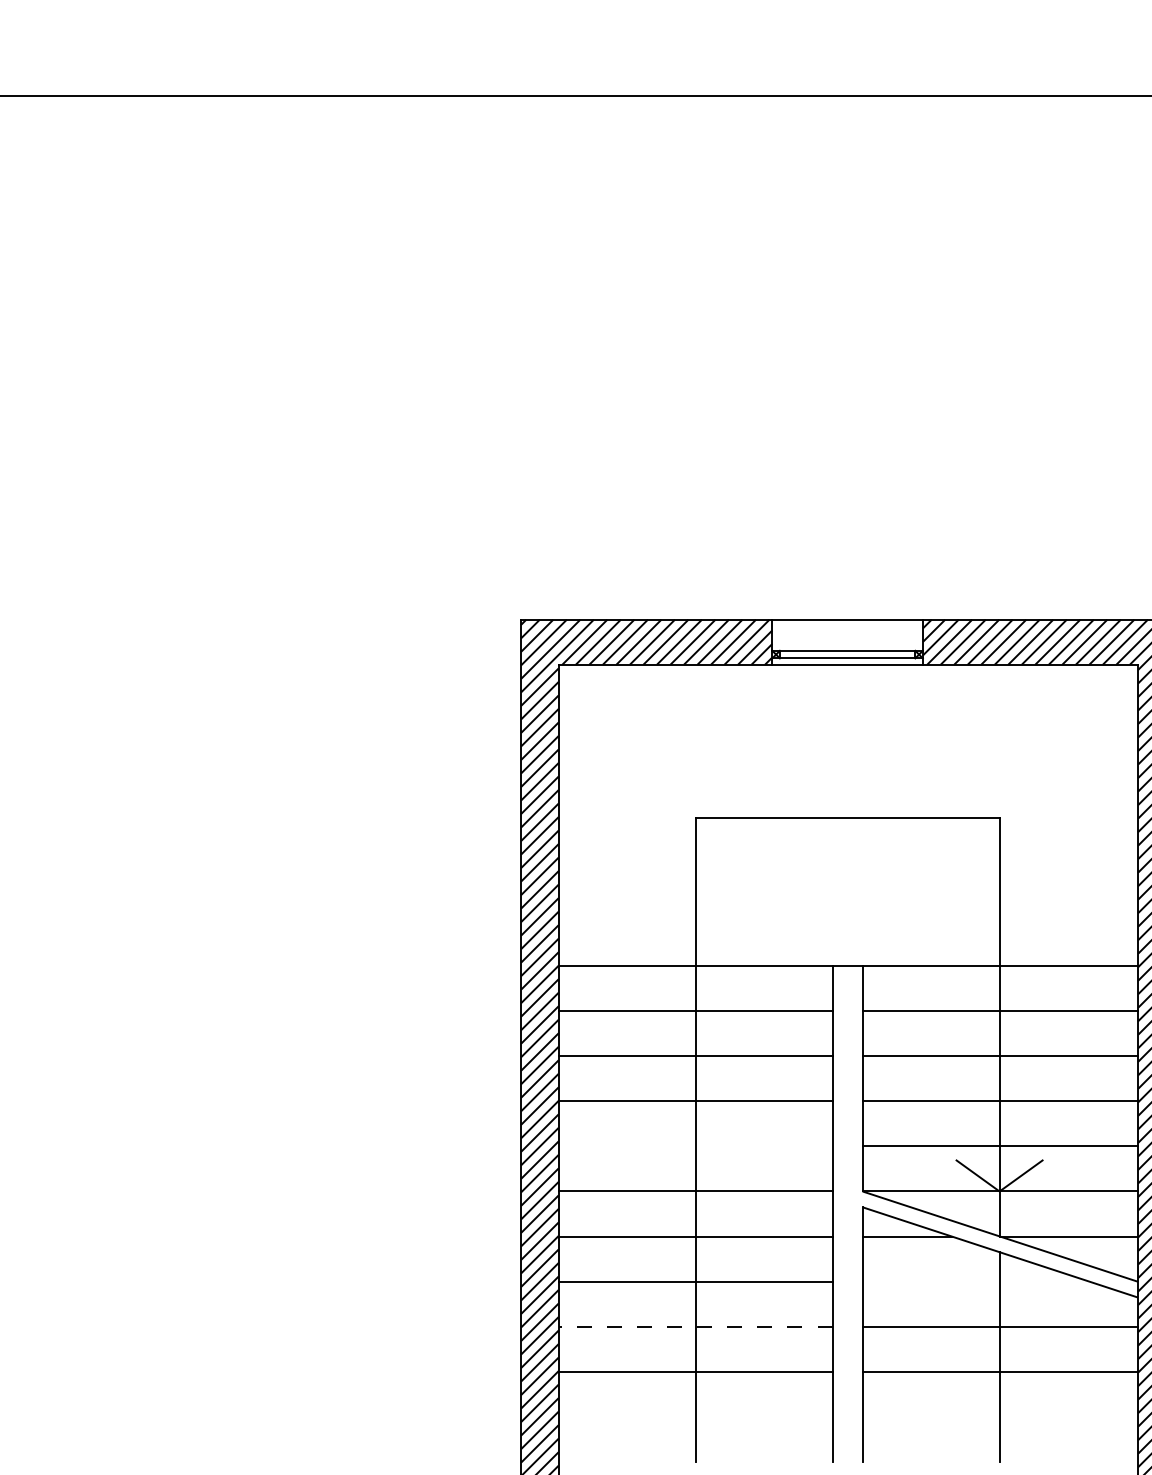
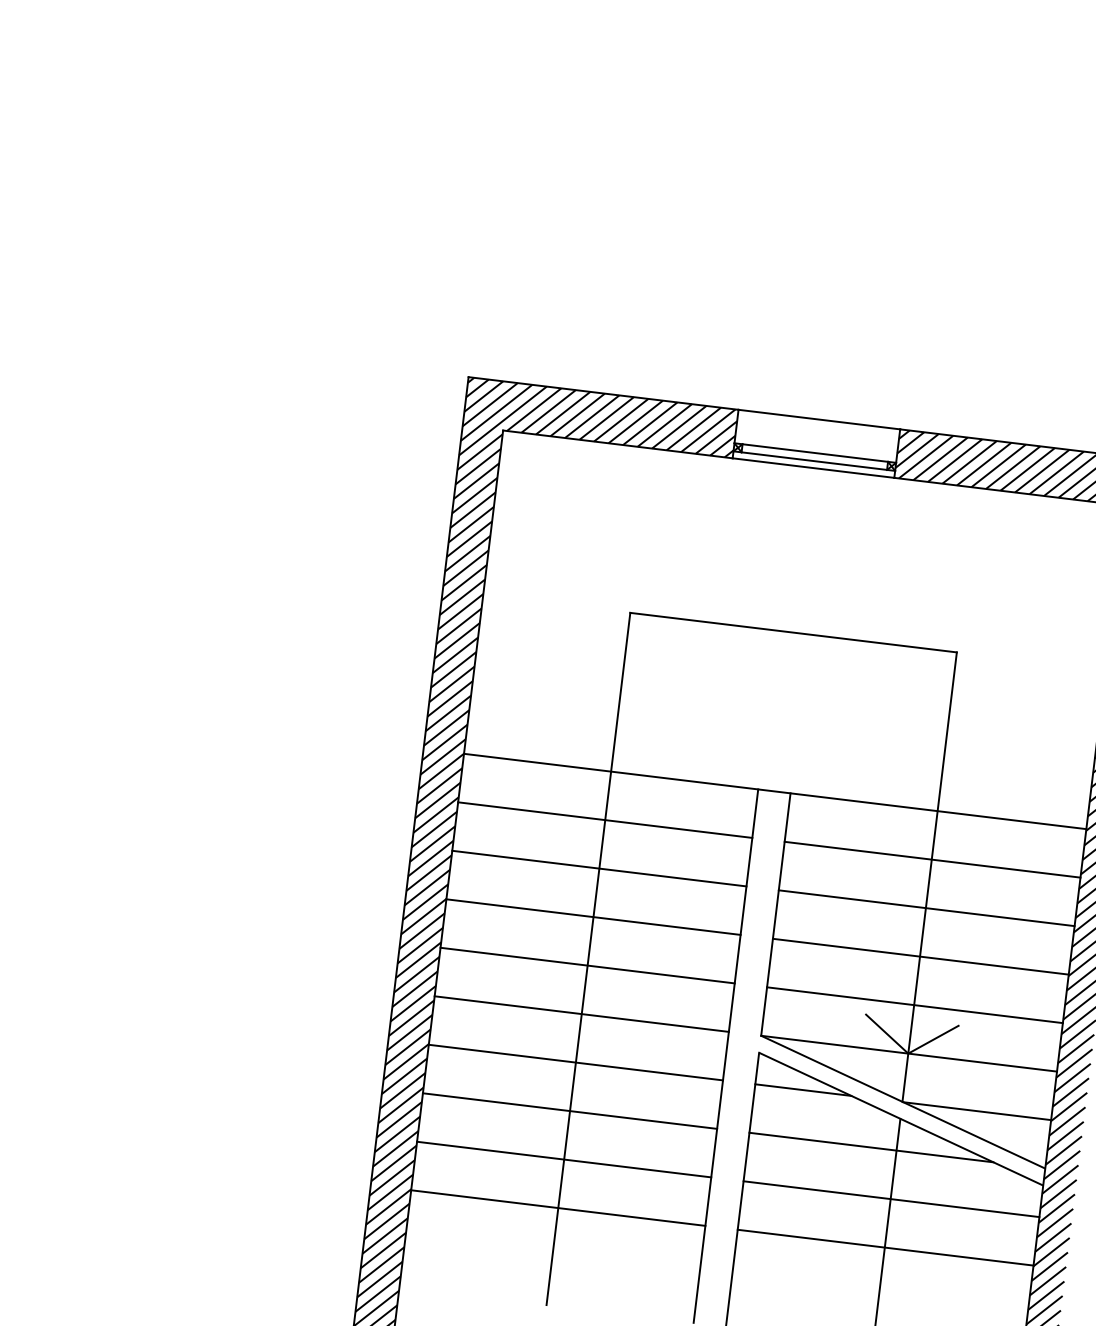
line: (695, 1146) -> (587, 965), added
line: (975, 1281) -> (870, 1147), added
line: (695, 1326) -> (564, 1159), dashed -> solid

